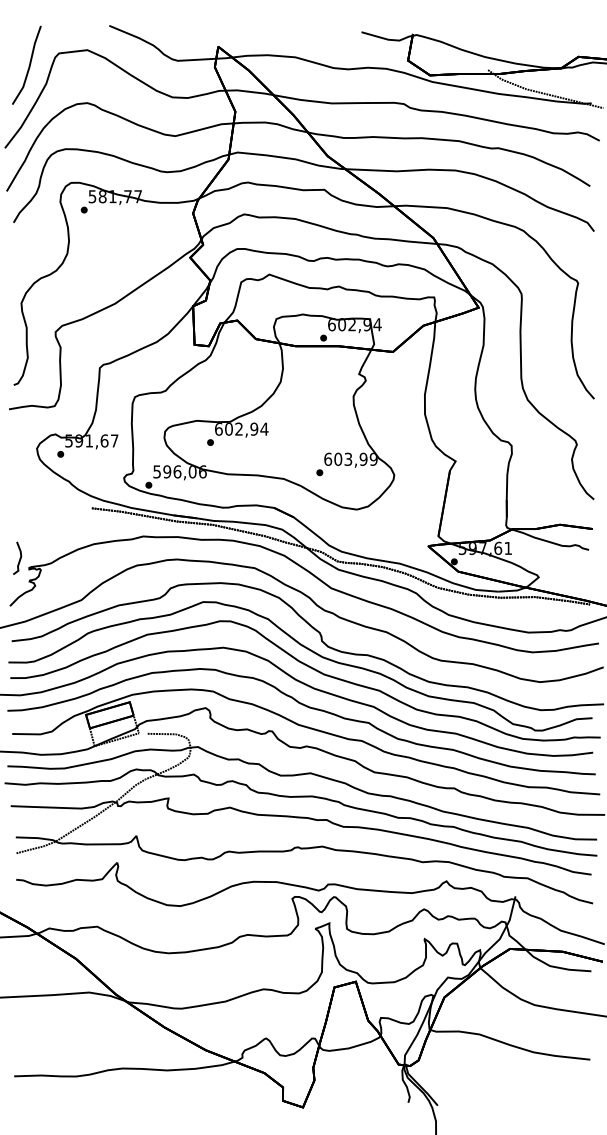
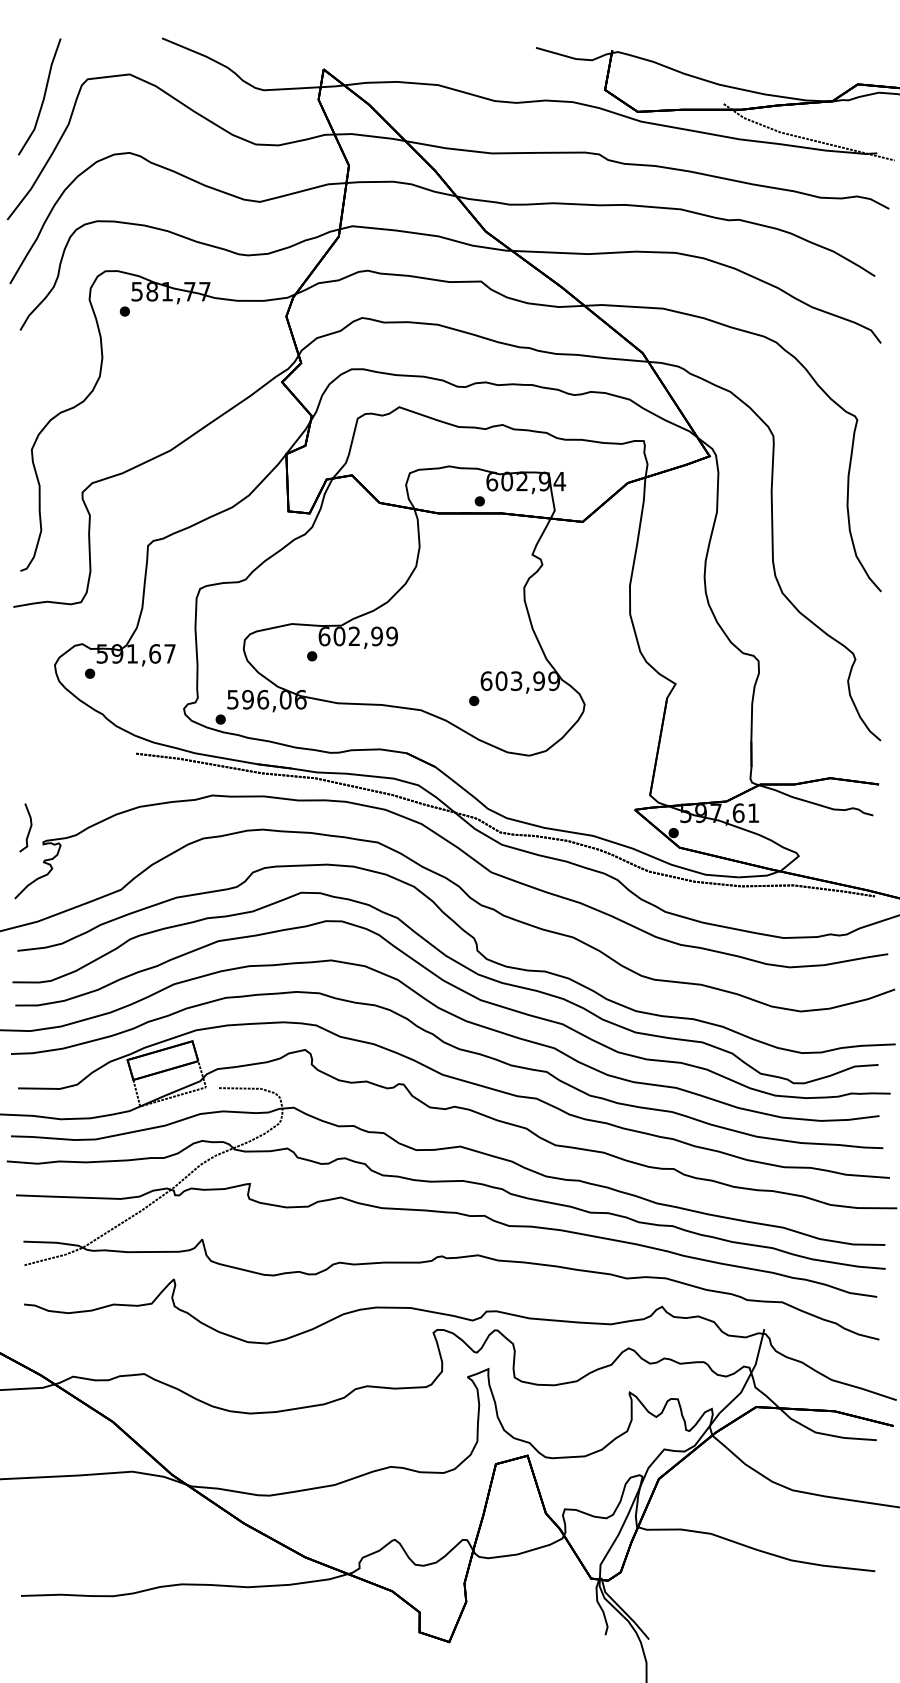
text: (264, 428) -> (392, 635), 602,94 -> 602,99

